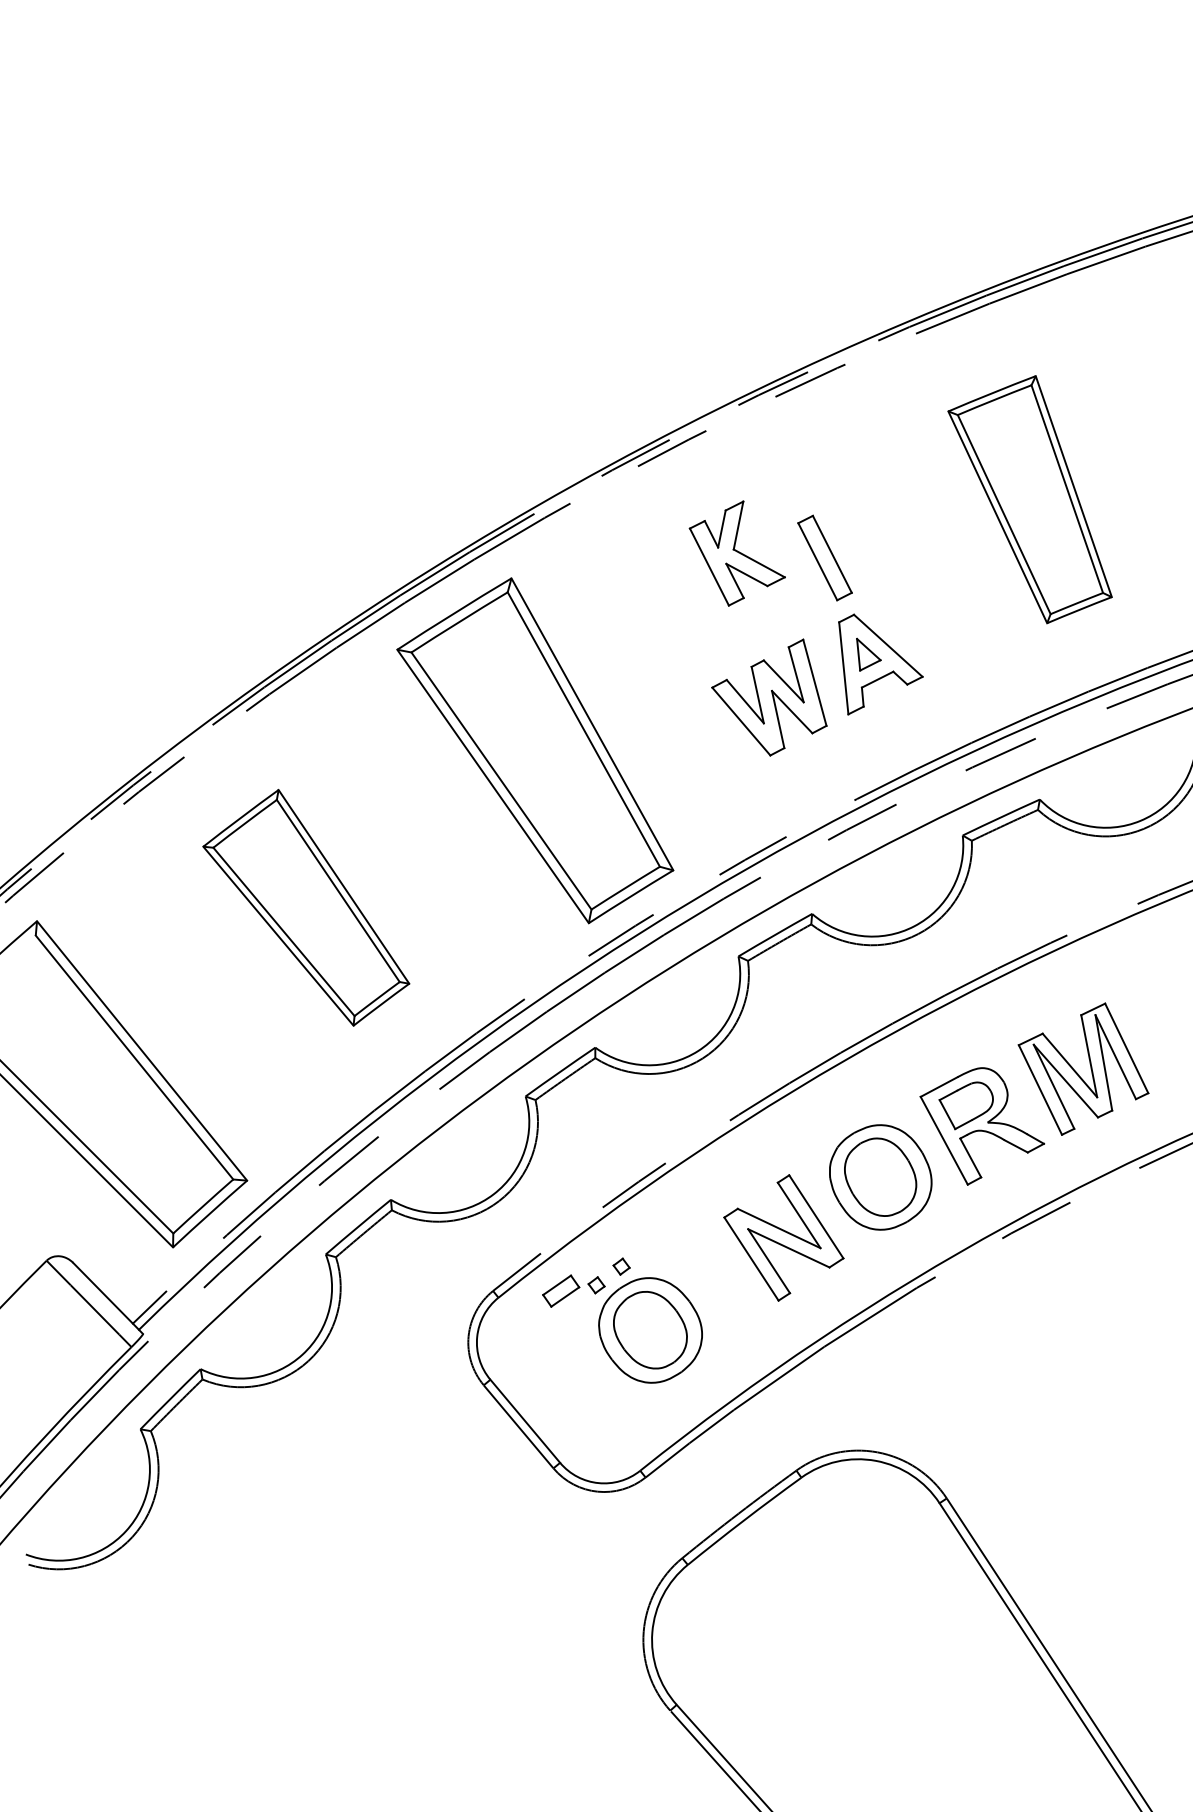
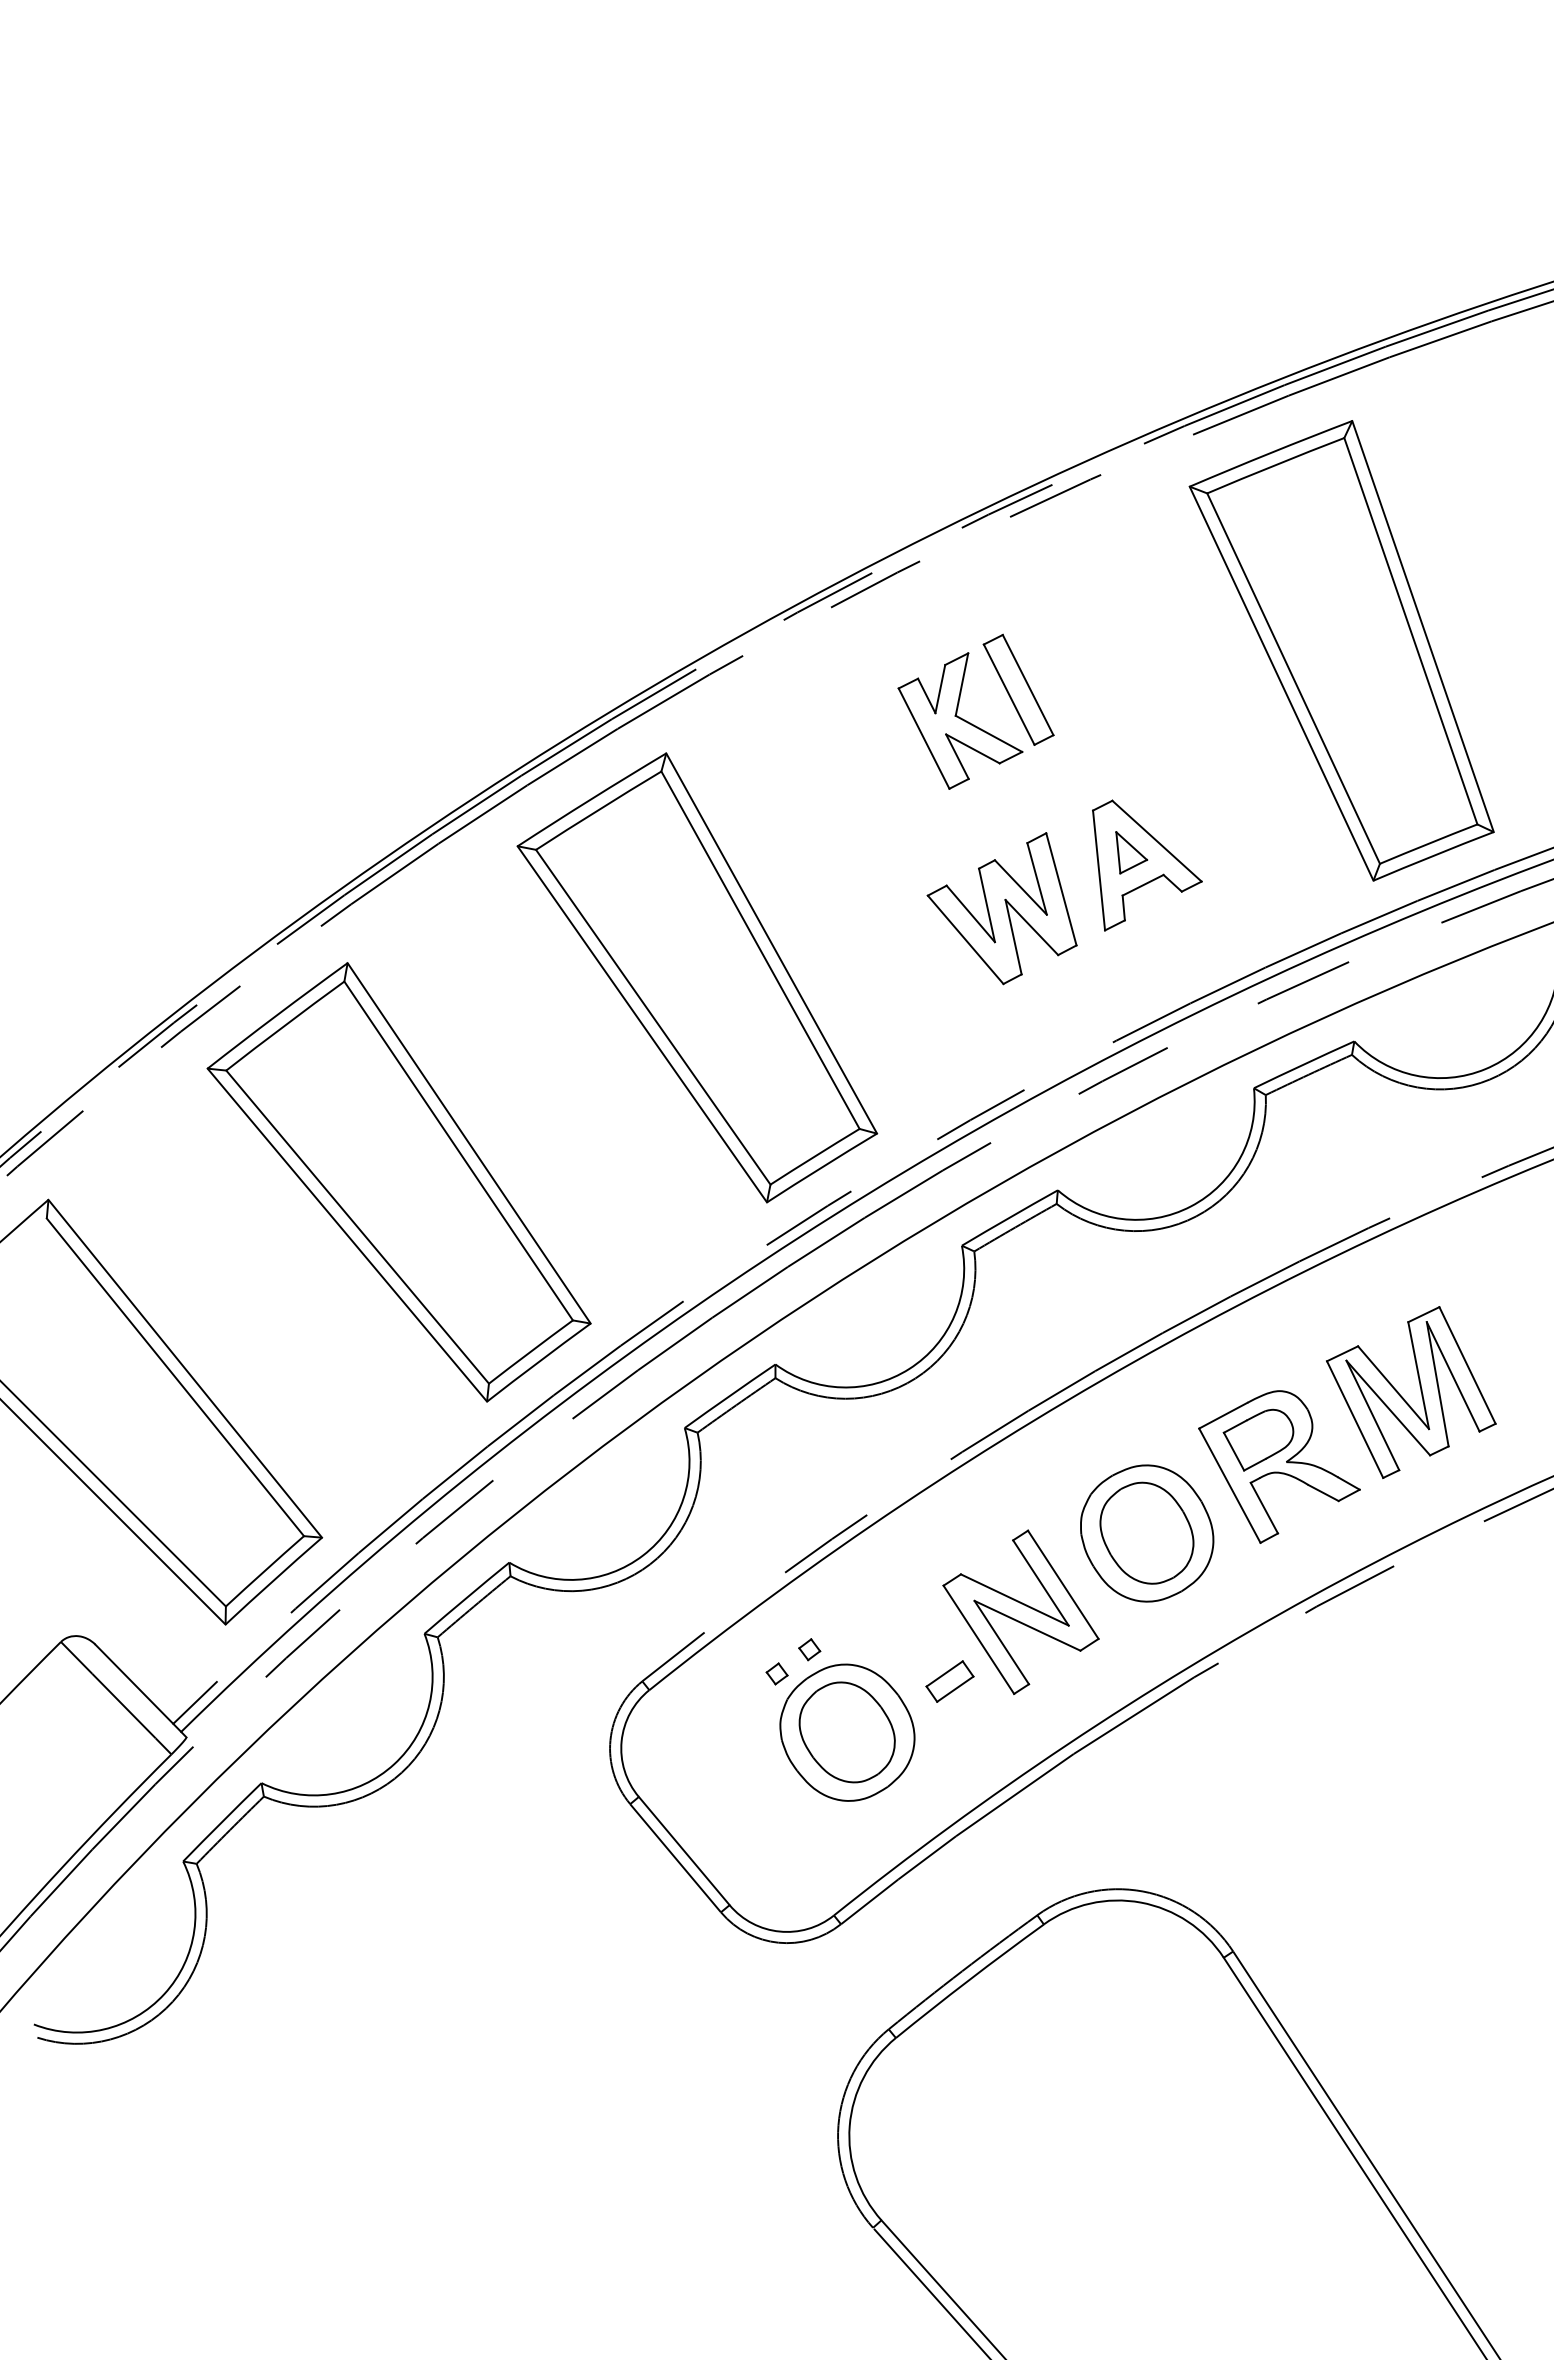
part: (1029, 499) -> (1341, 650), size x1.43
part: (824, 557) -> (1018, 689), moved
part: (305, 907) -> (398, 1182), size x1.43
part: (560, 1291) -> (949, 1681), moved

